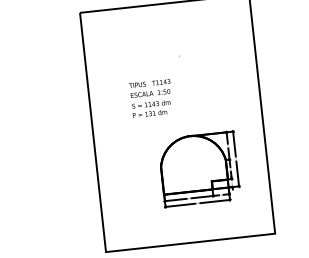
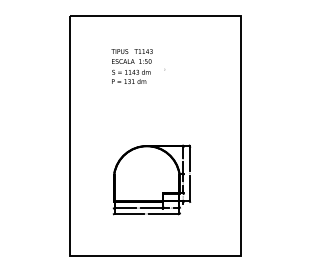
text: (150, 98) -> (131, 66), moved
part: (198, 168) -> (151, 179), moved

